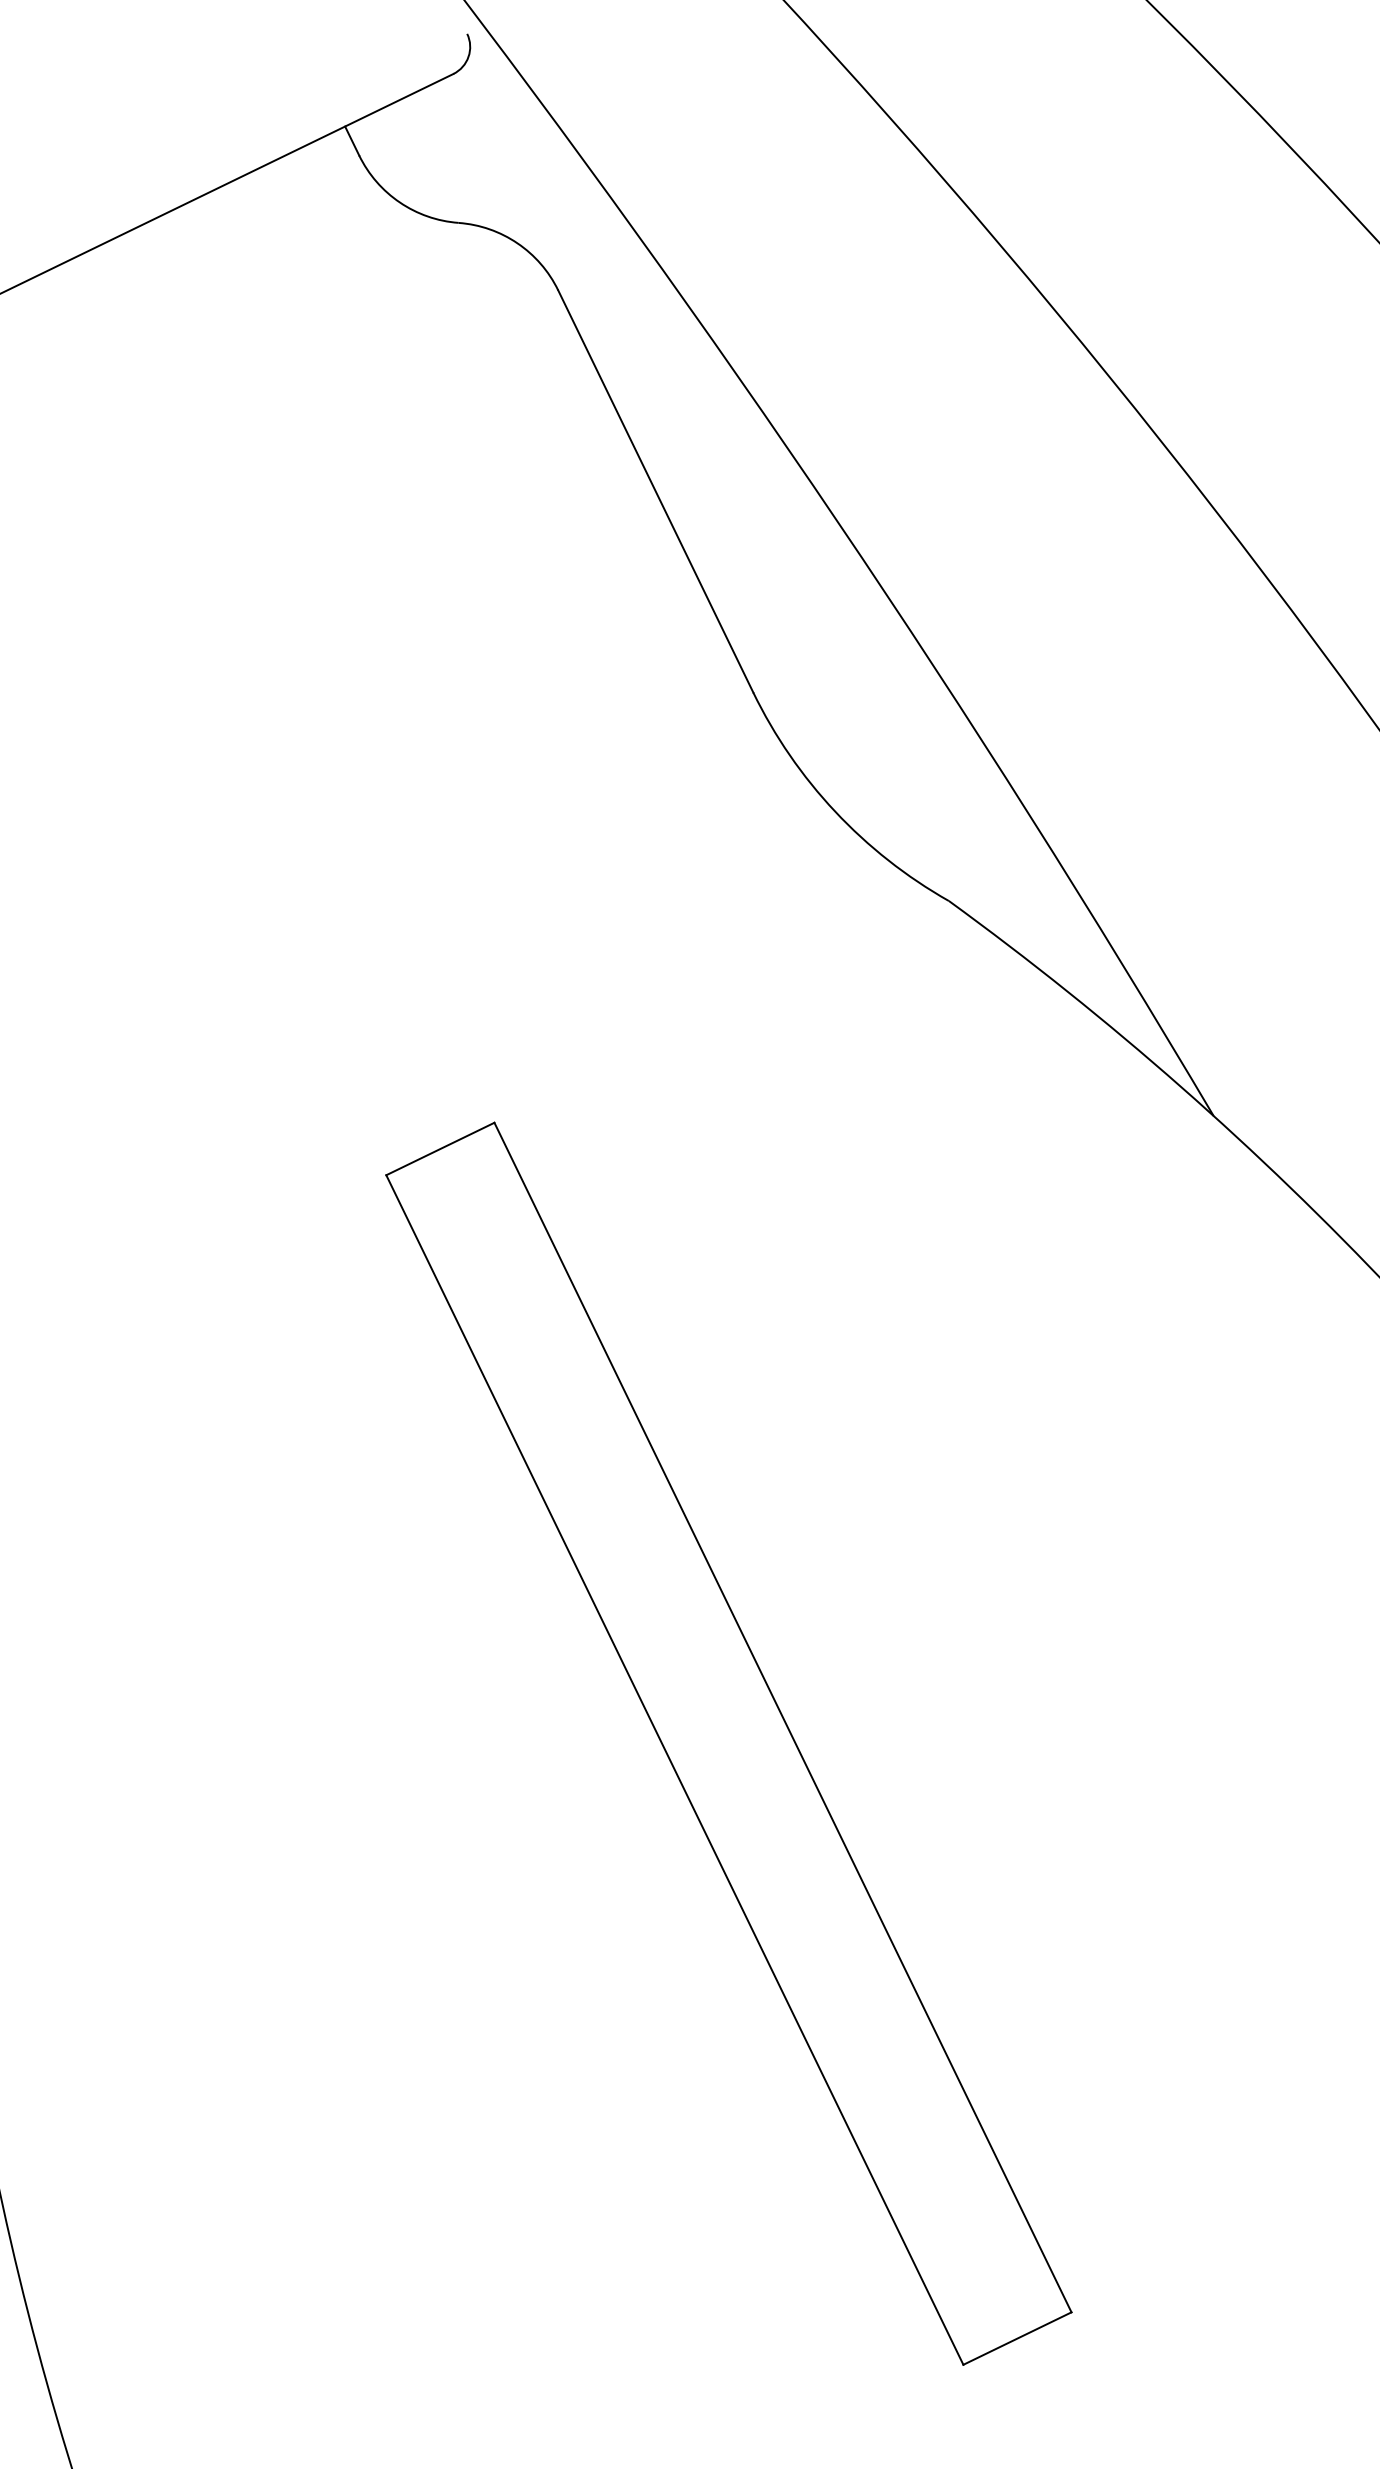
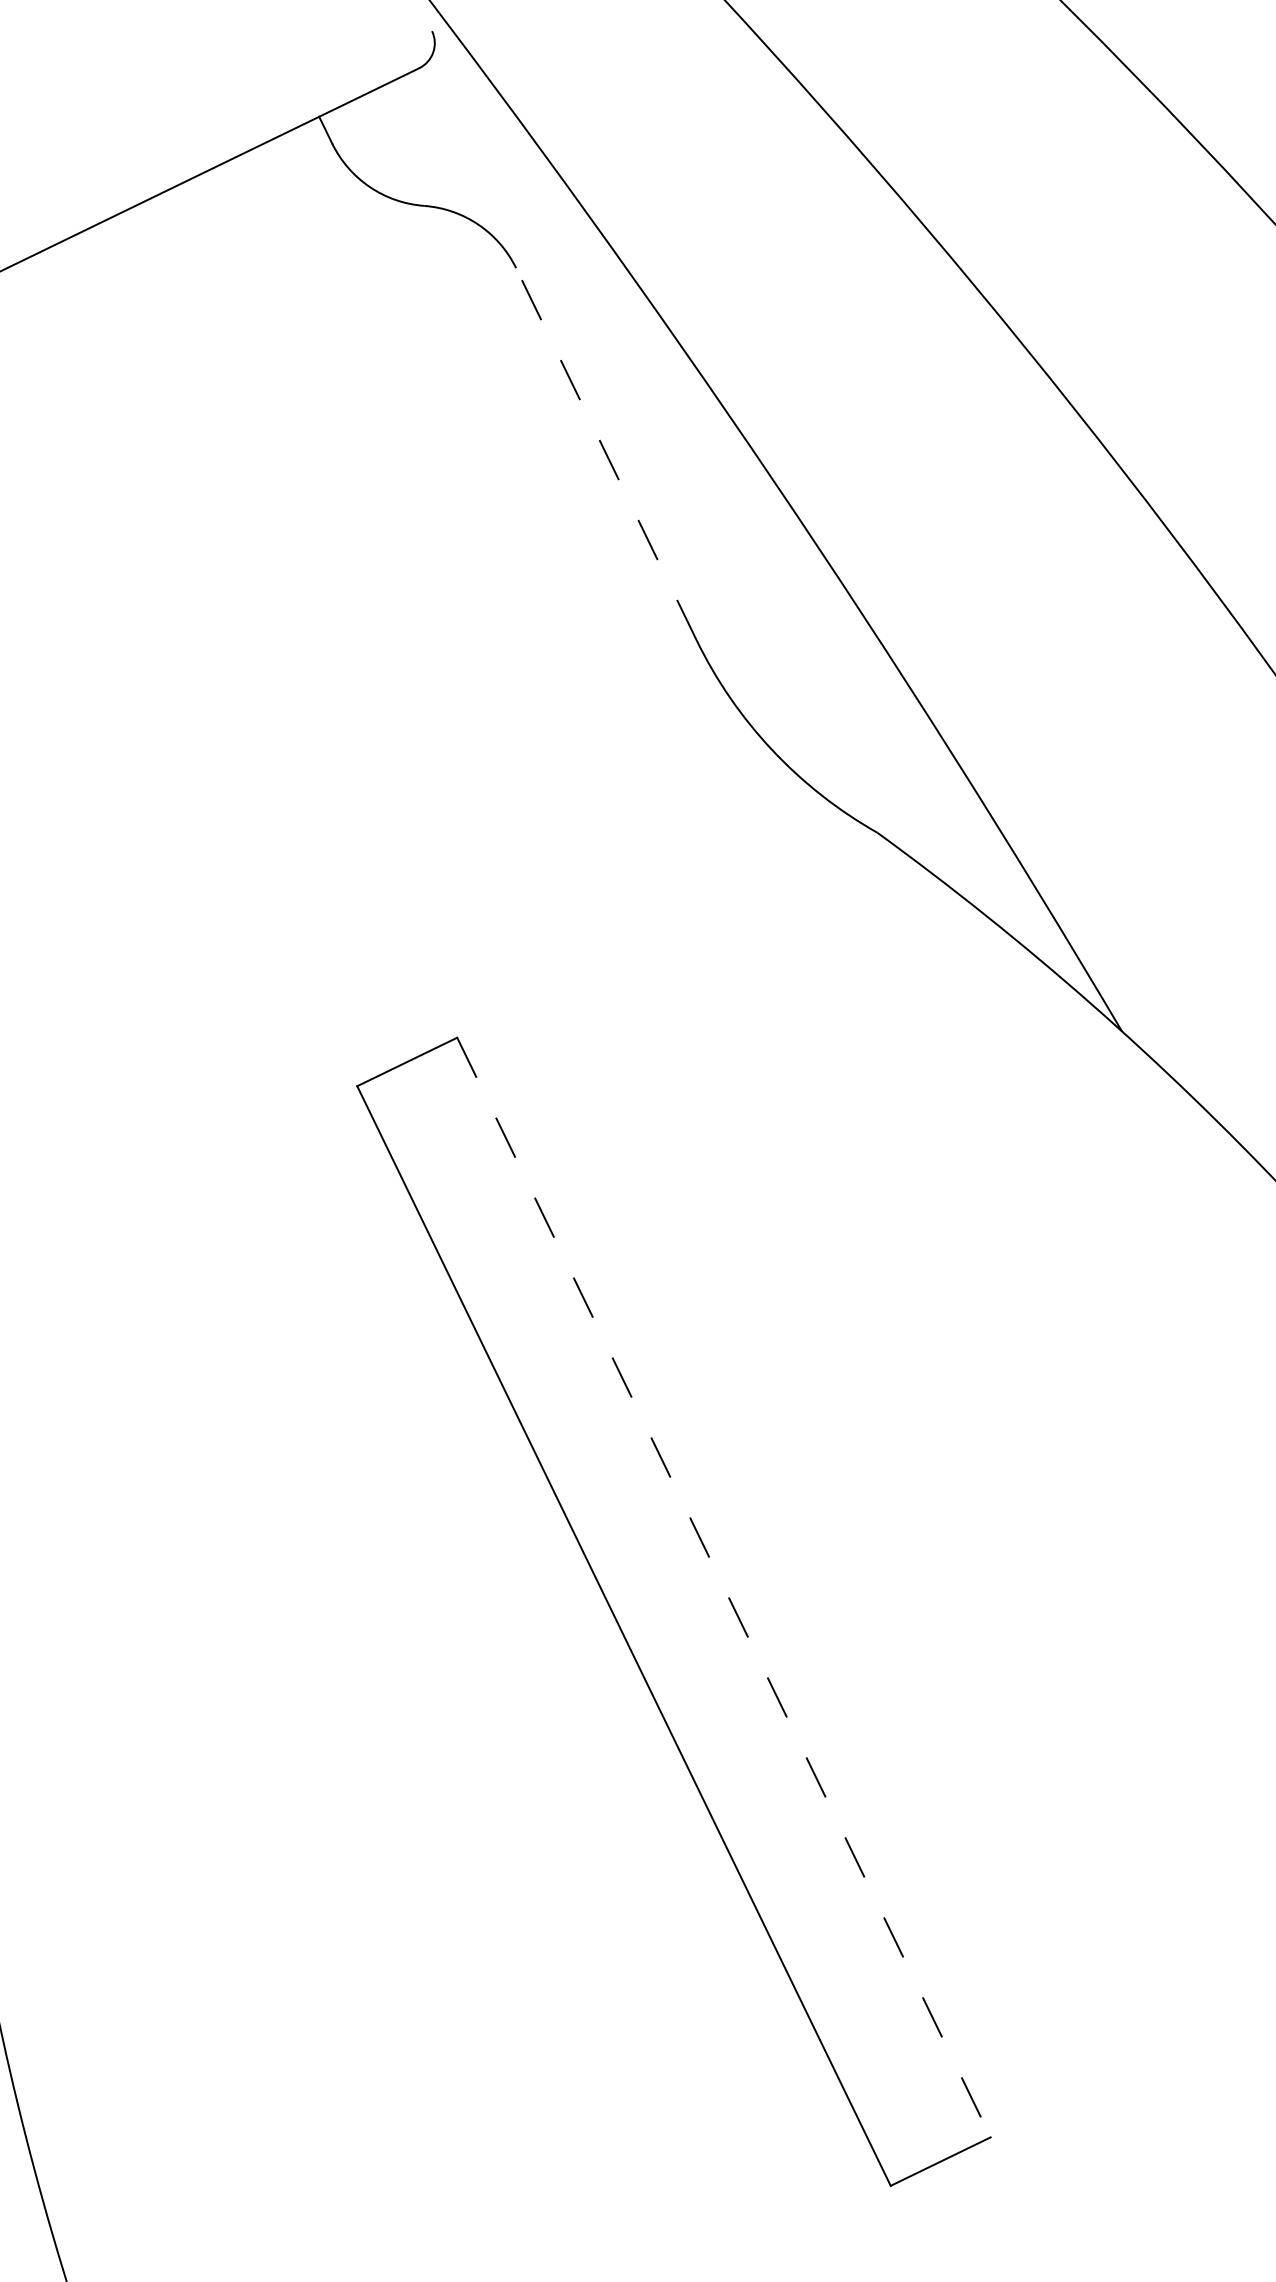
line: (655, 491) -> (606, 454), solid -> dashed
line: (783, 1718) -> (724, 1588), solid -> dashed

